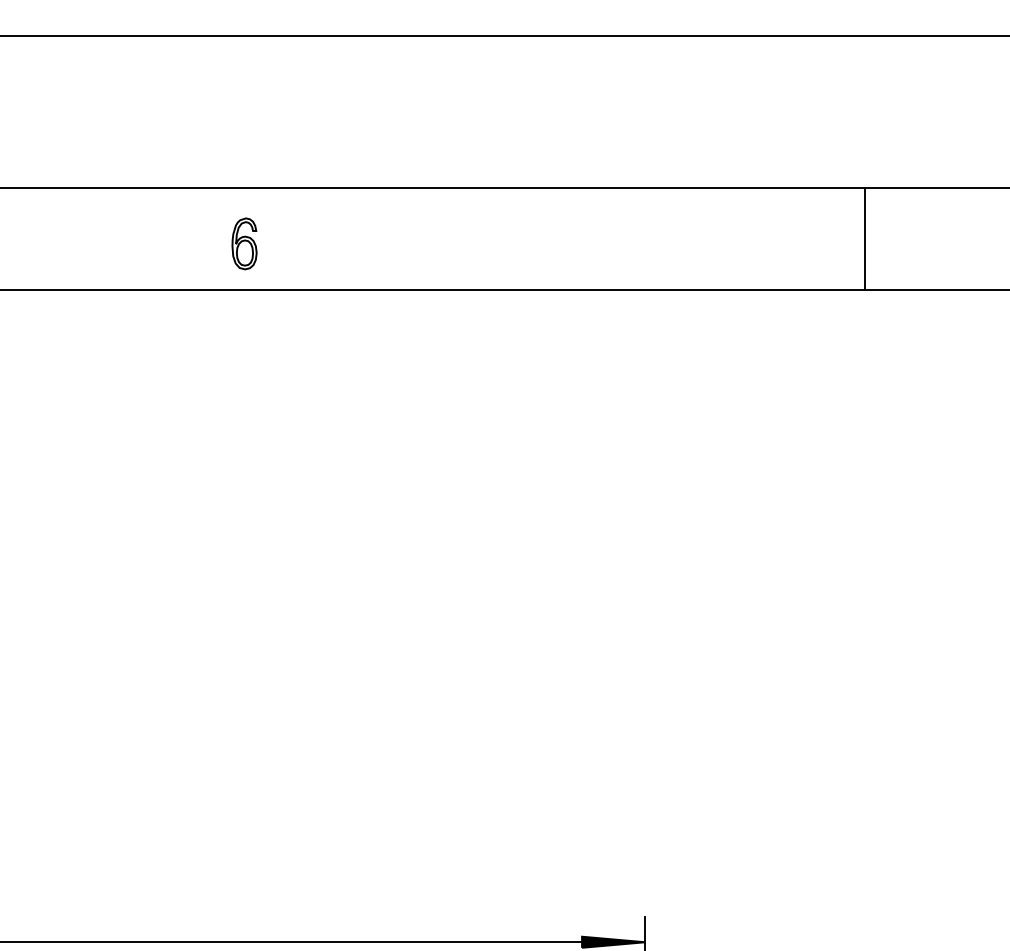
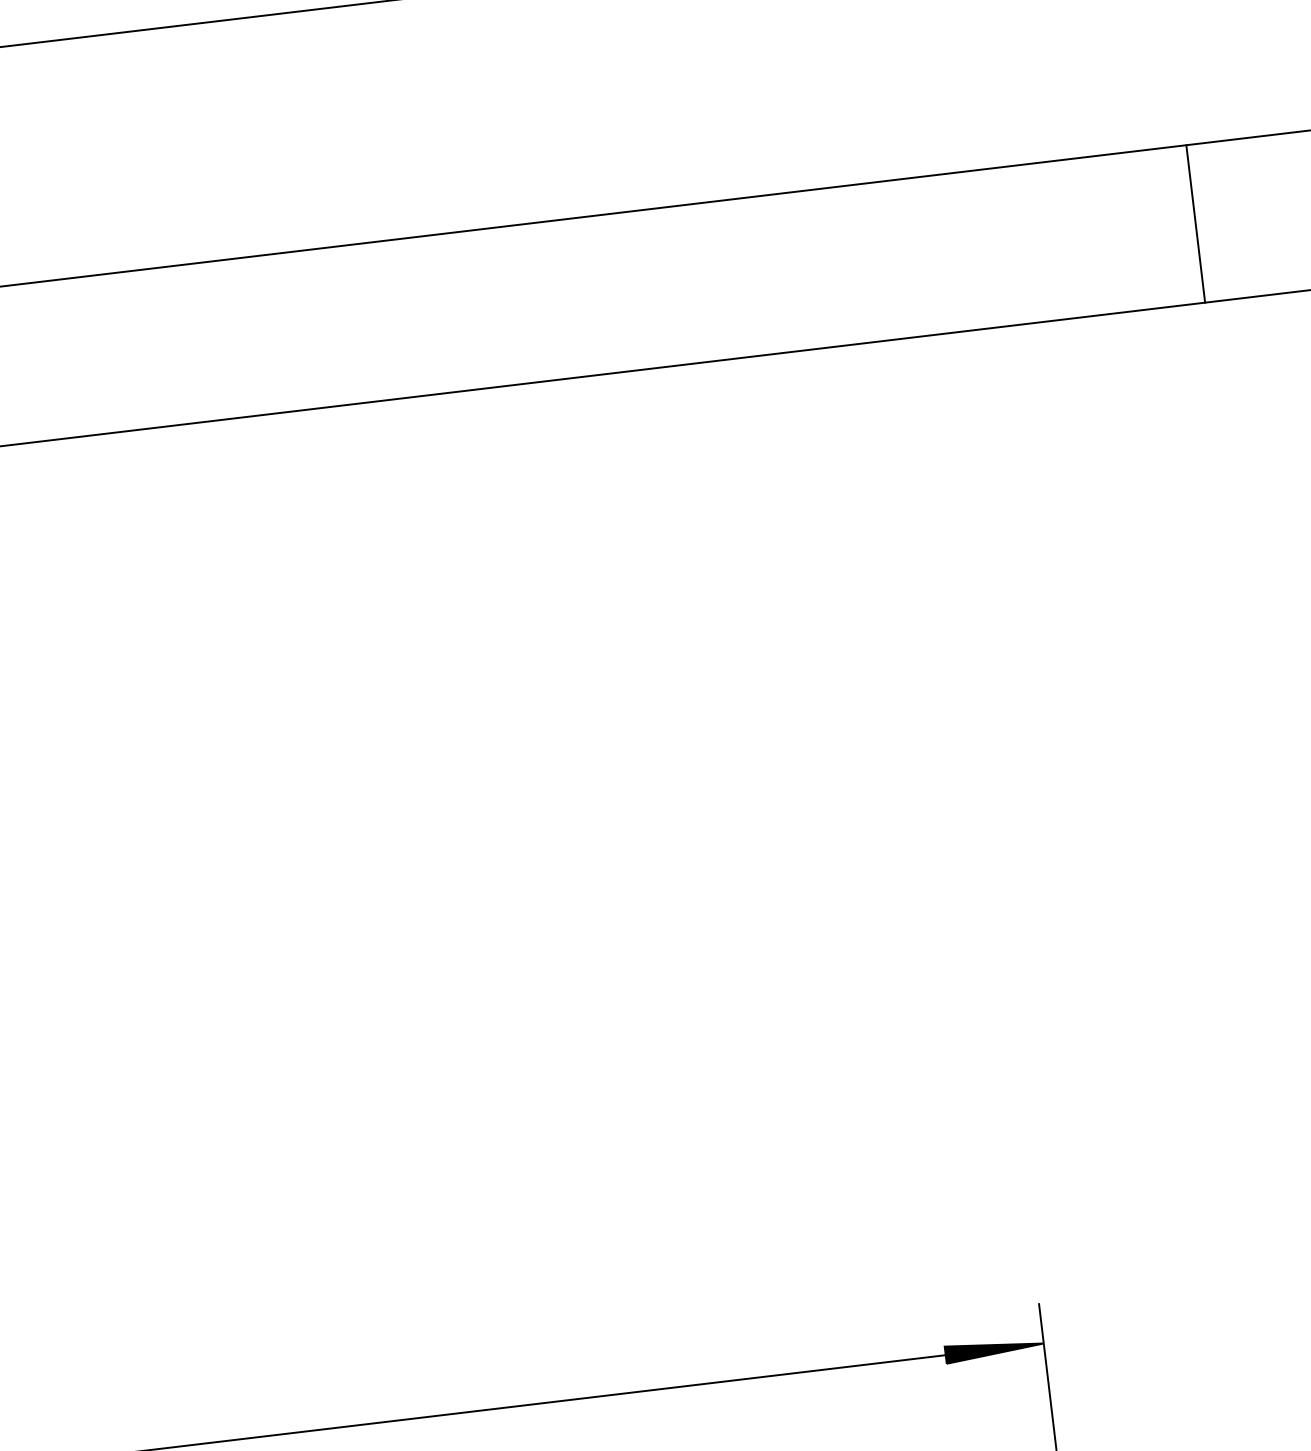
line: (864, 239) -> (1195, 224), moved
part: (244, 243) -> (295, 337), removed

